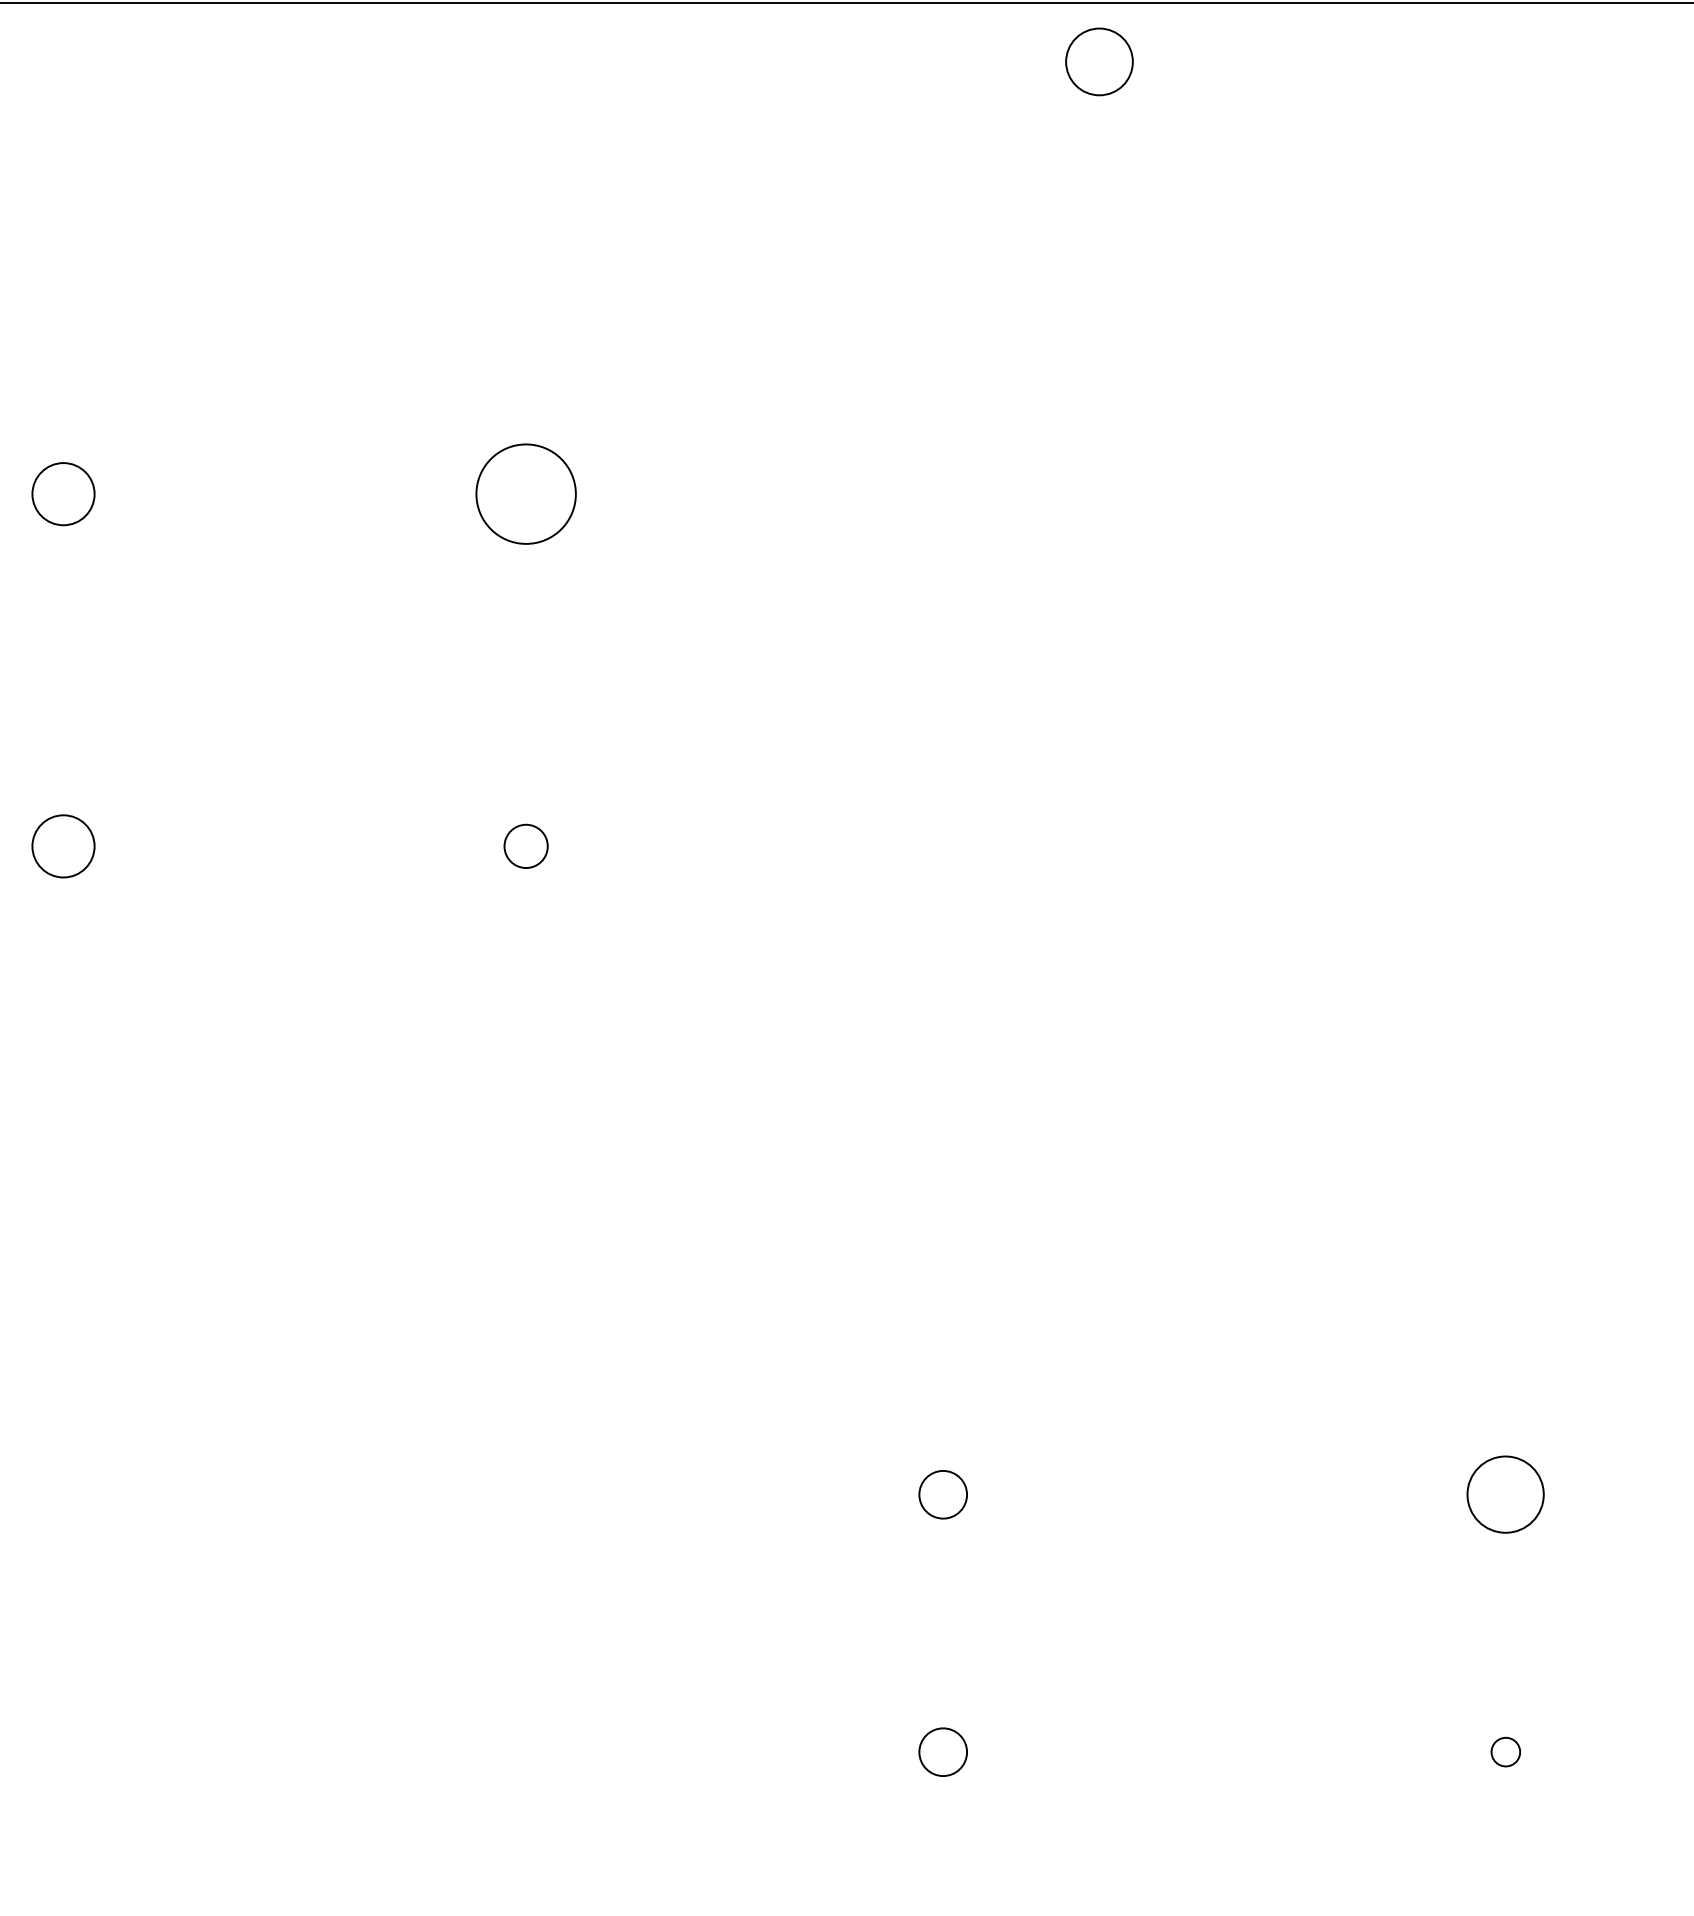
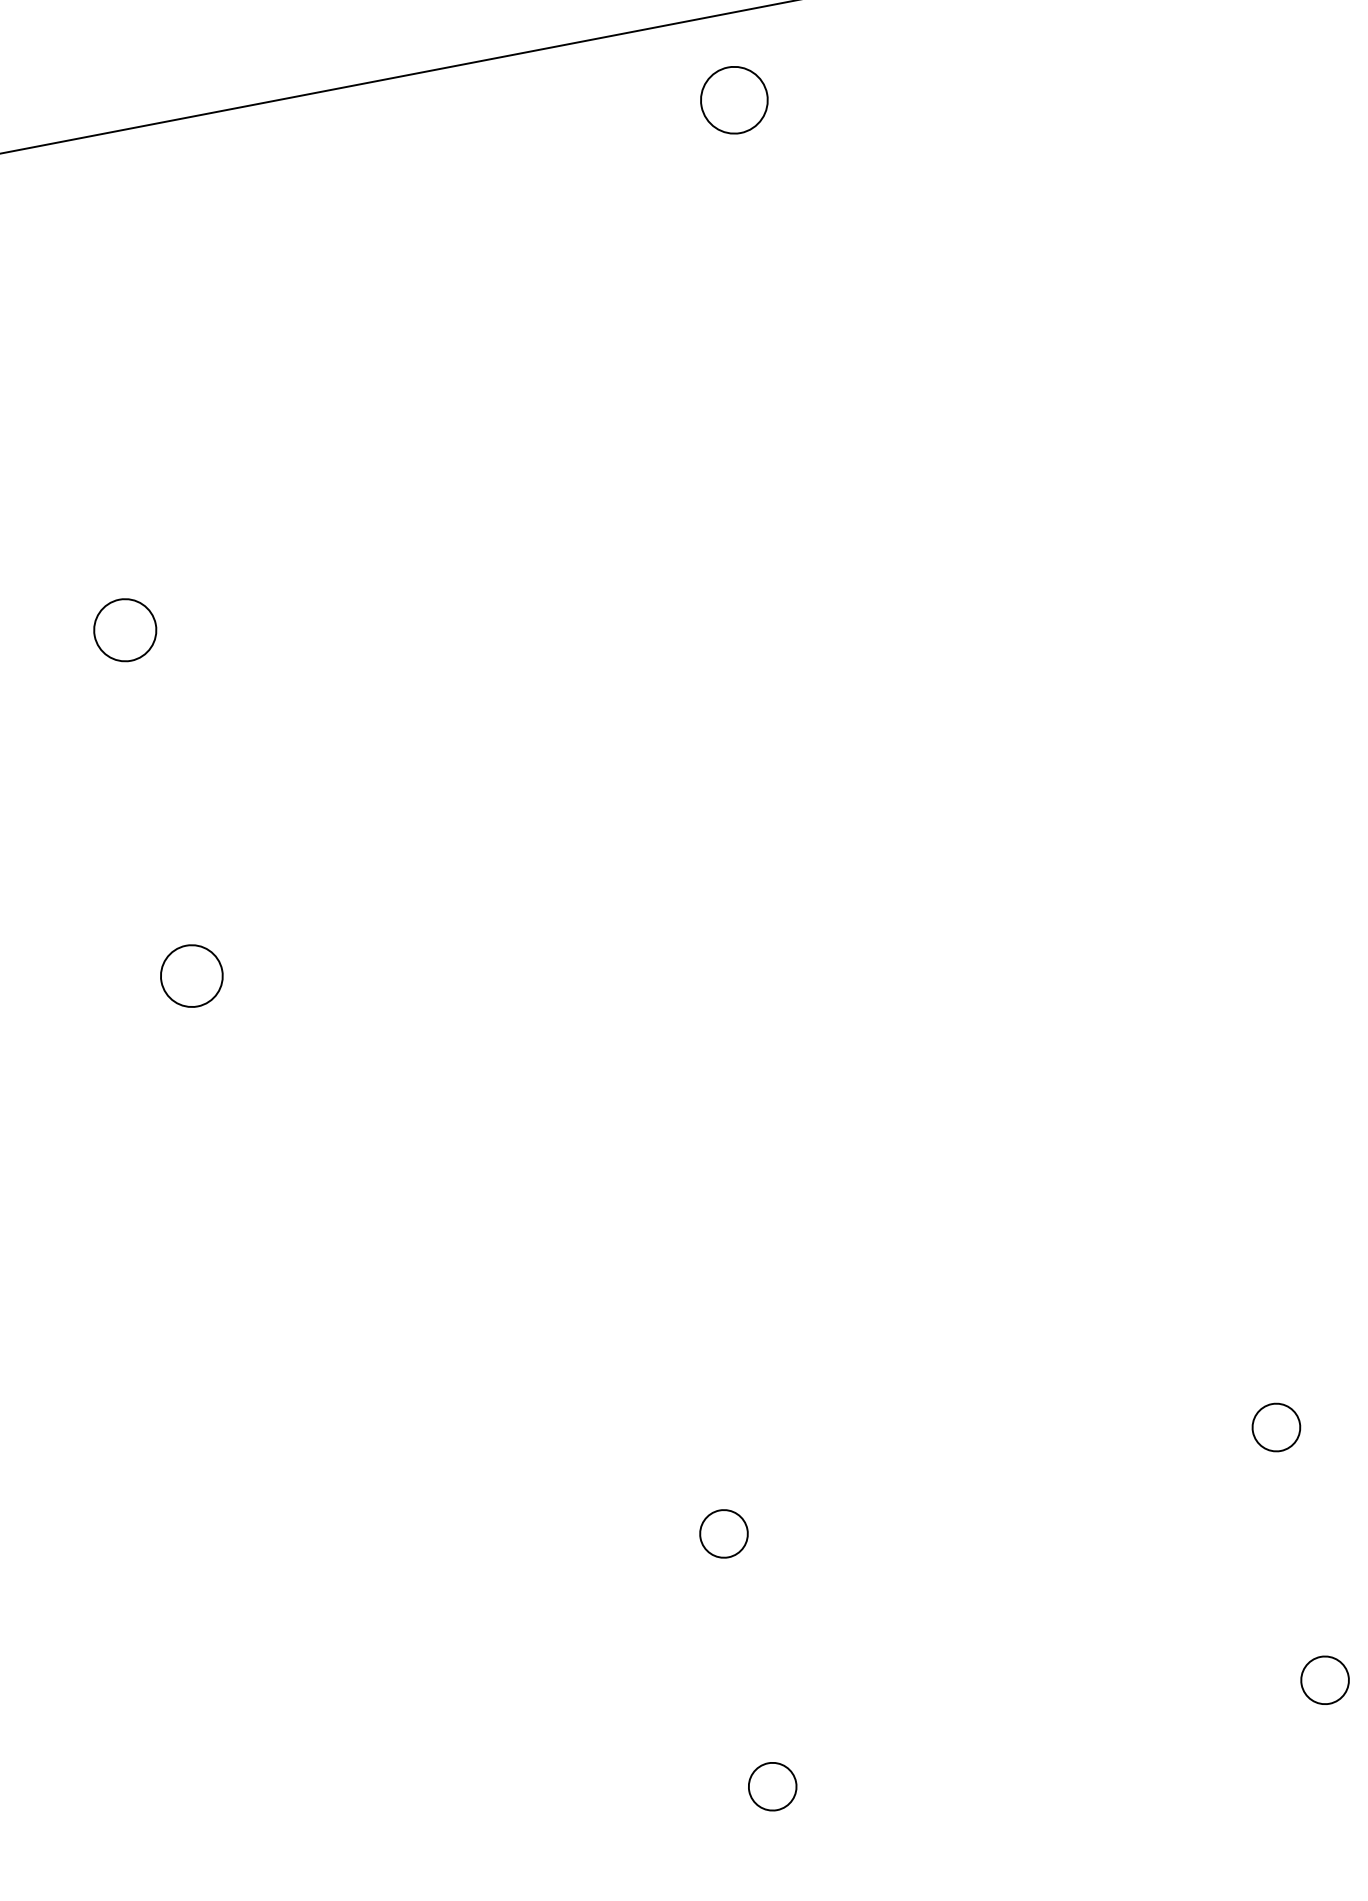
circle: (1099, 61) -> (734, 99), moved
circle: (526, 494) -> (125, 630), size x0.62
circle: (526, 846) -> (192, 976), size x1.43
circle: (1505, 1494) -> (1276, 1427), size x0.62
circle: (1505, 1751) -> (1324, 1679), size x1.67

